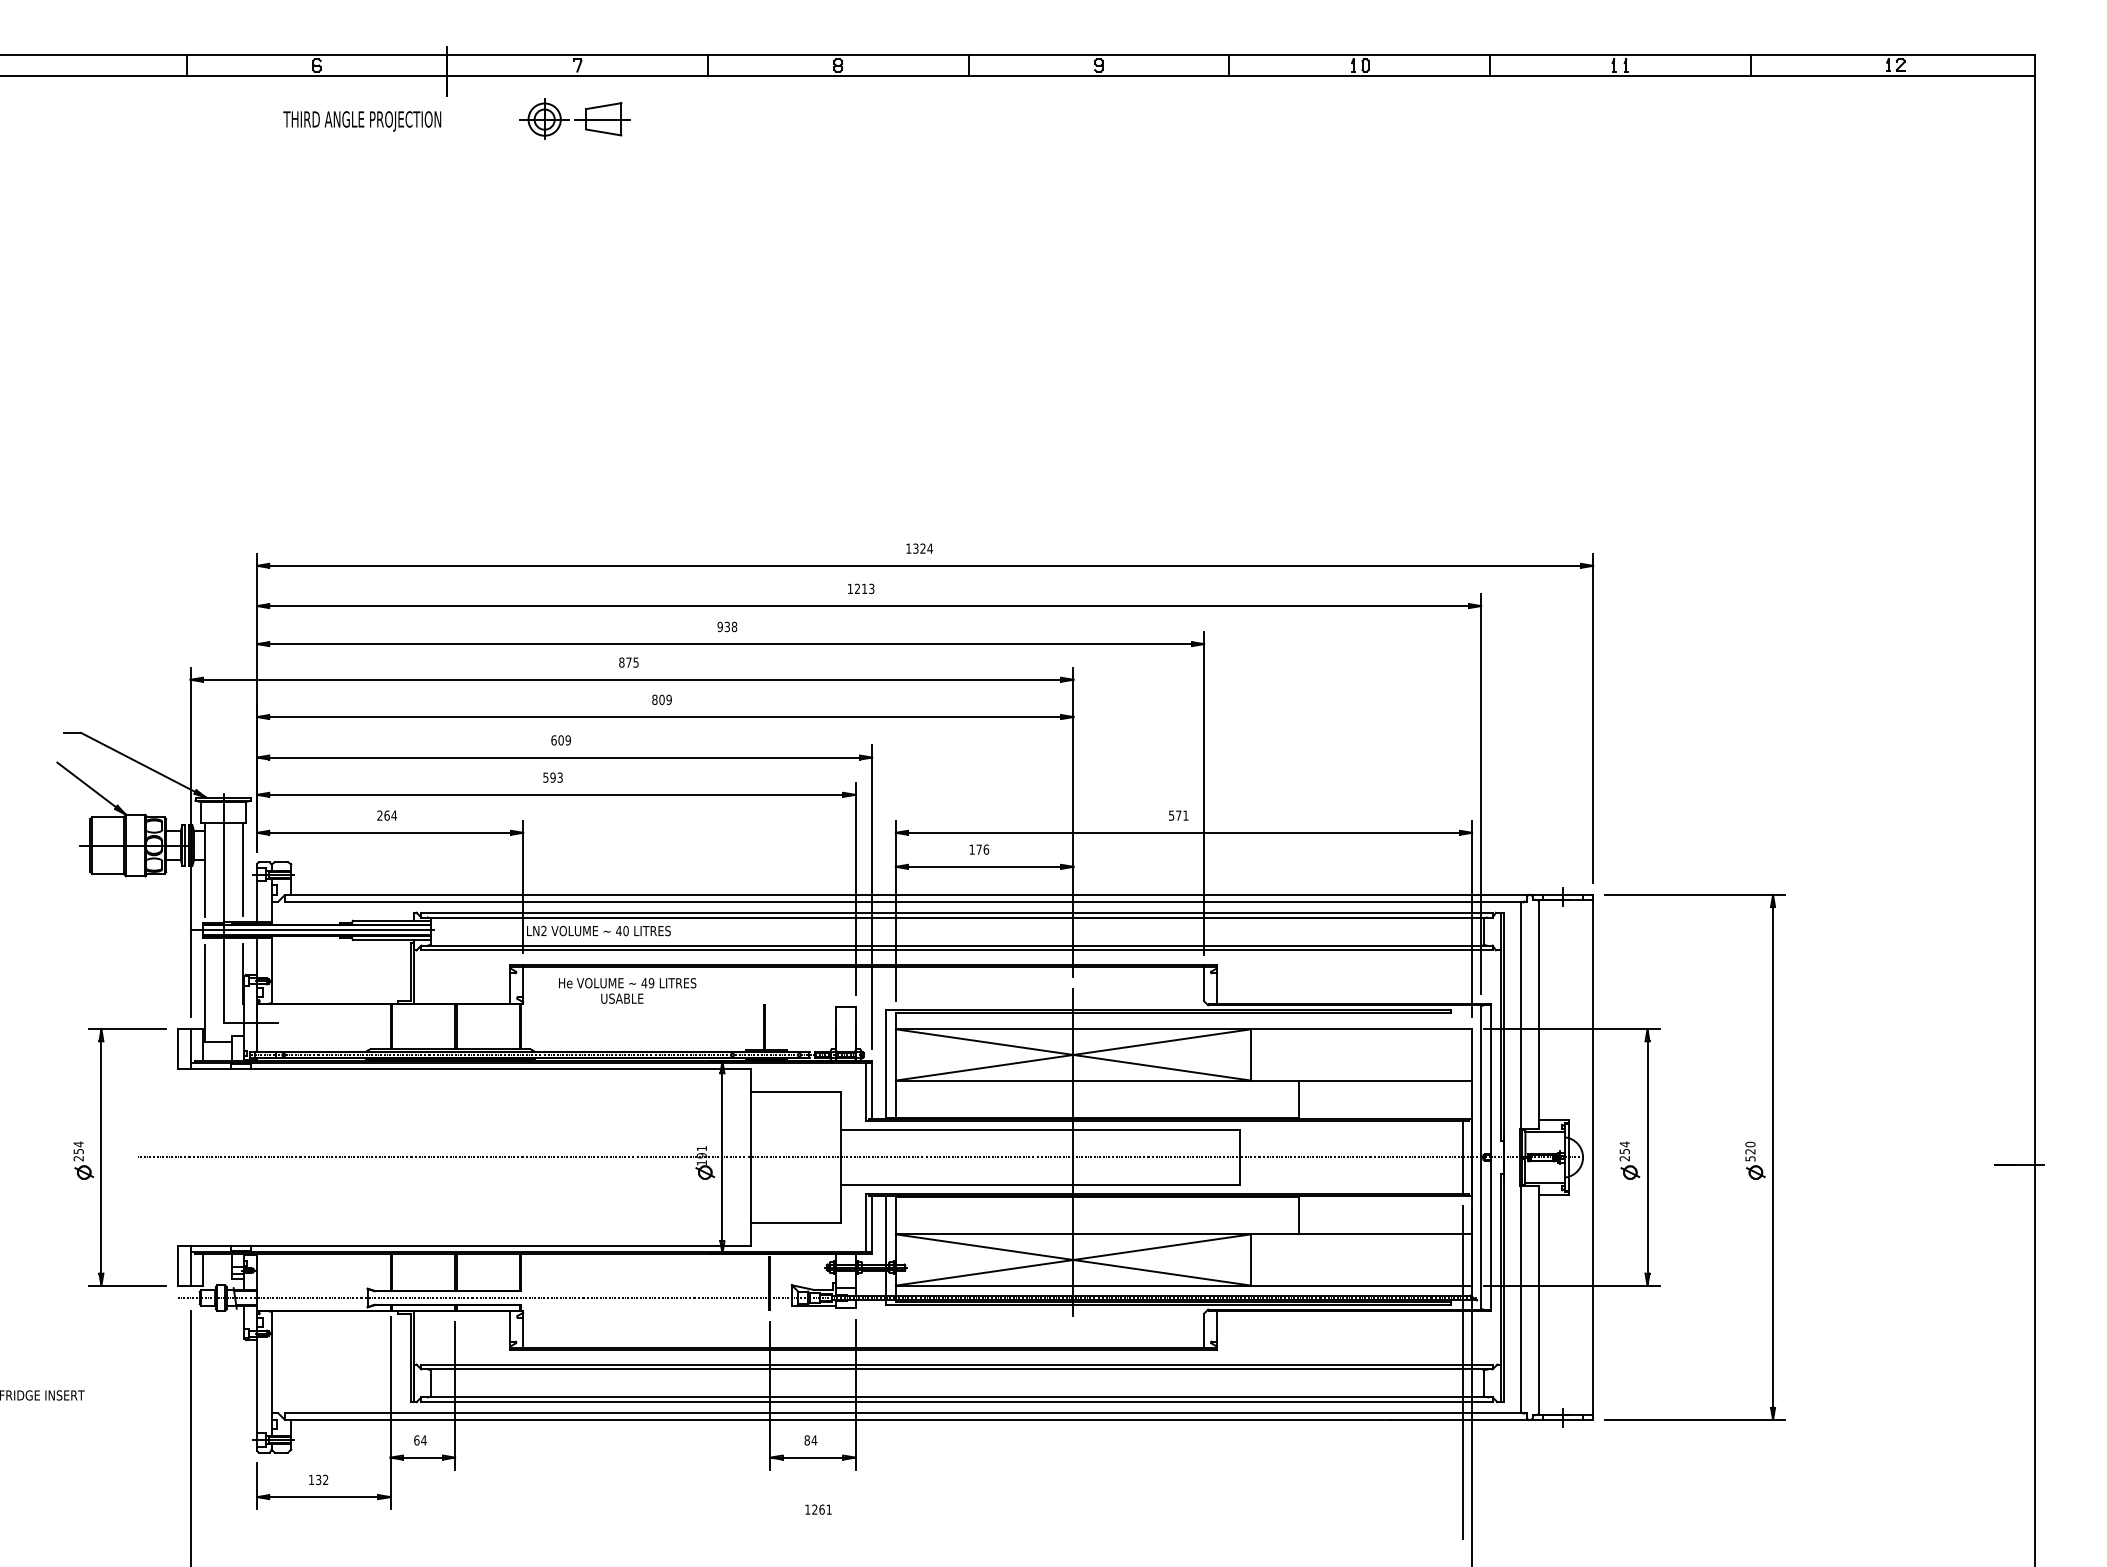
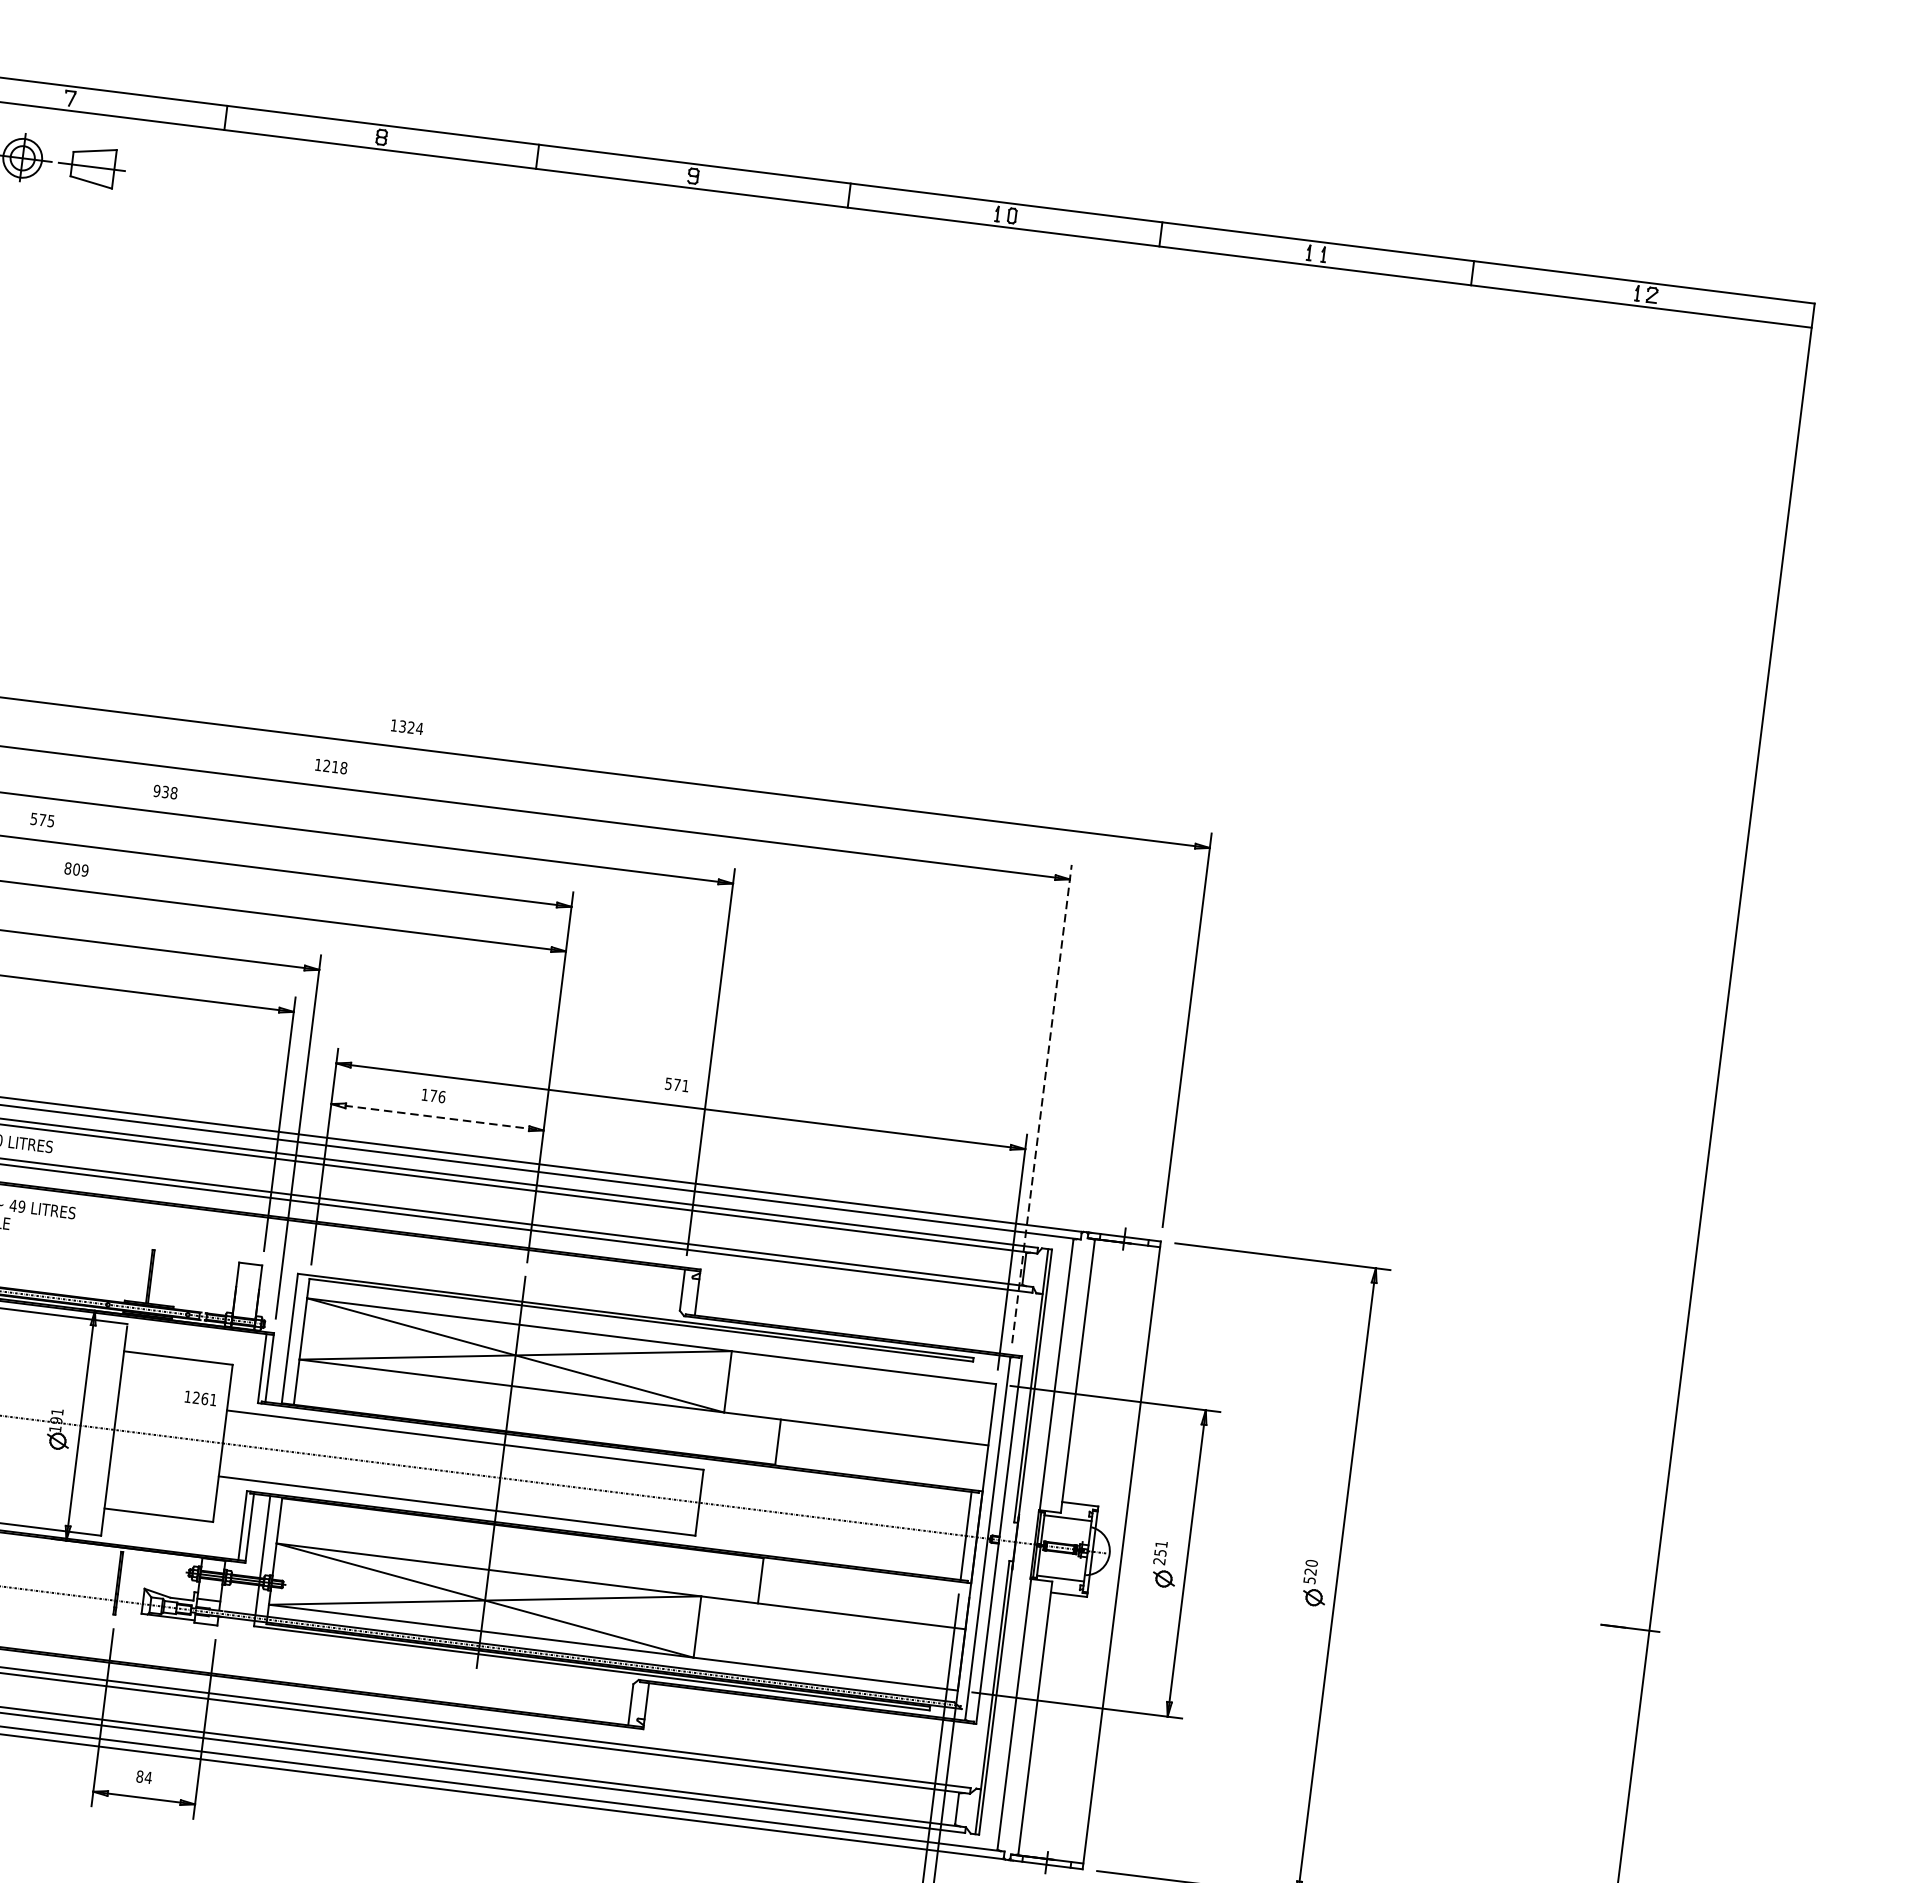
text: (871, 588) -> (343, 767), 1213 -> 1218
text: (621, 662) -> (33, 818), 875 -> 575
line: (1481, 793) -> (1042, 1103), solid -> dashed
line: (984, 866) -> (437, 1116), solid -> dashed
text: (1624, 1144) -> (1161, 1544), 254 -> 251
text: (818, 1509) -> (200, 1398), moved

